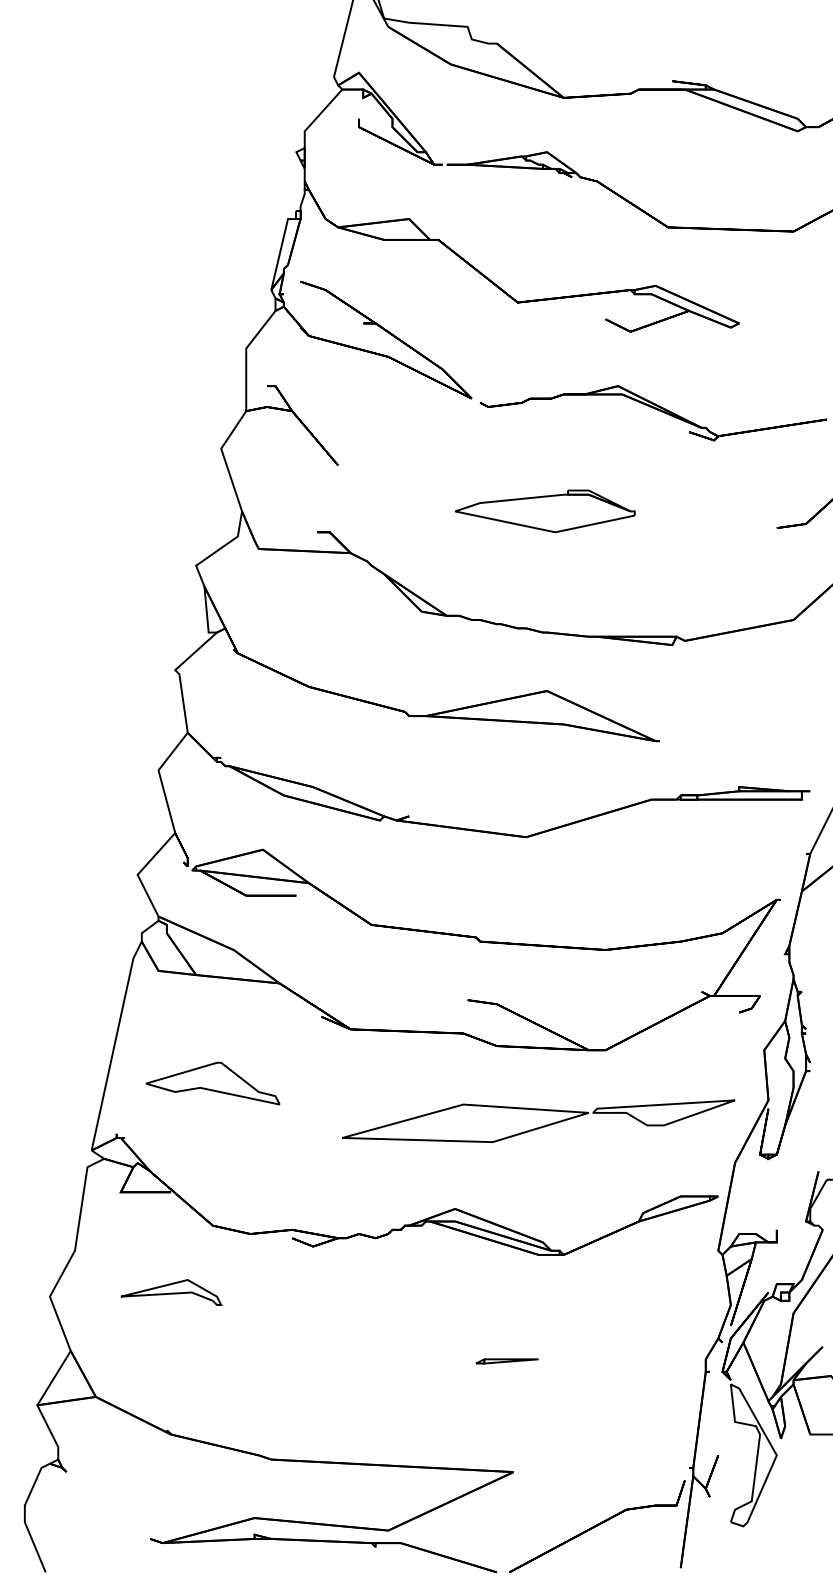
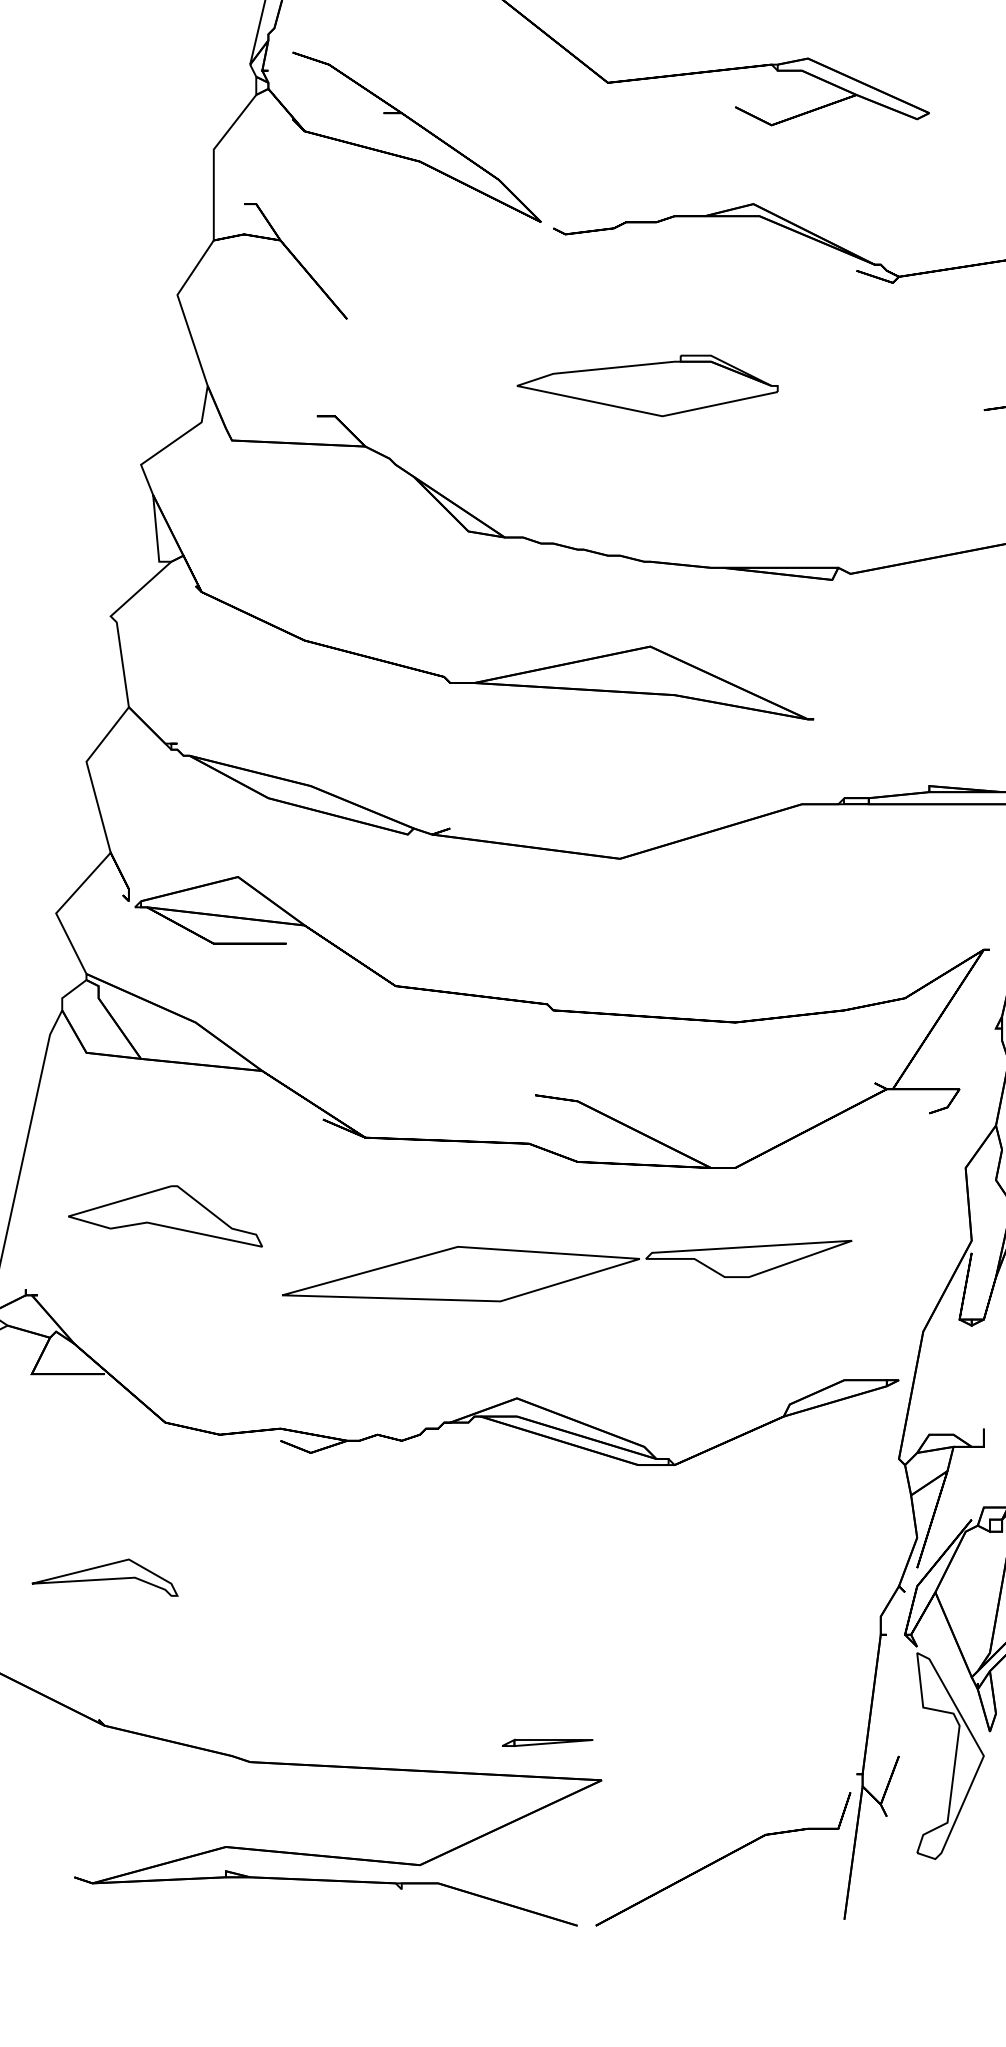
part: (538, 1120) -> (566, 1269), moved
part: (171, 1292) -> (105, 1577), moved
part: (506, 1361) -> (546, 1743), moved

